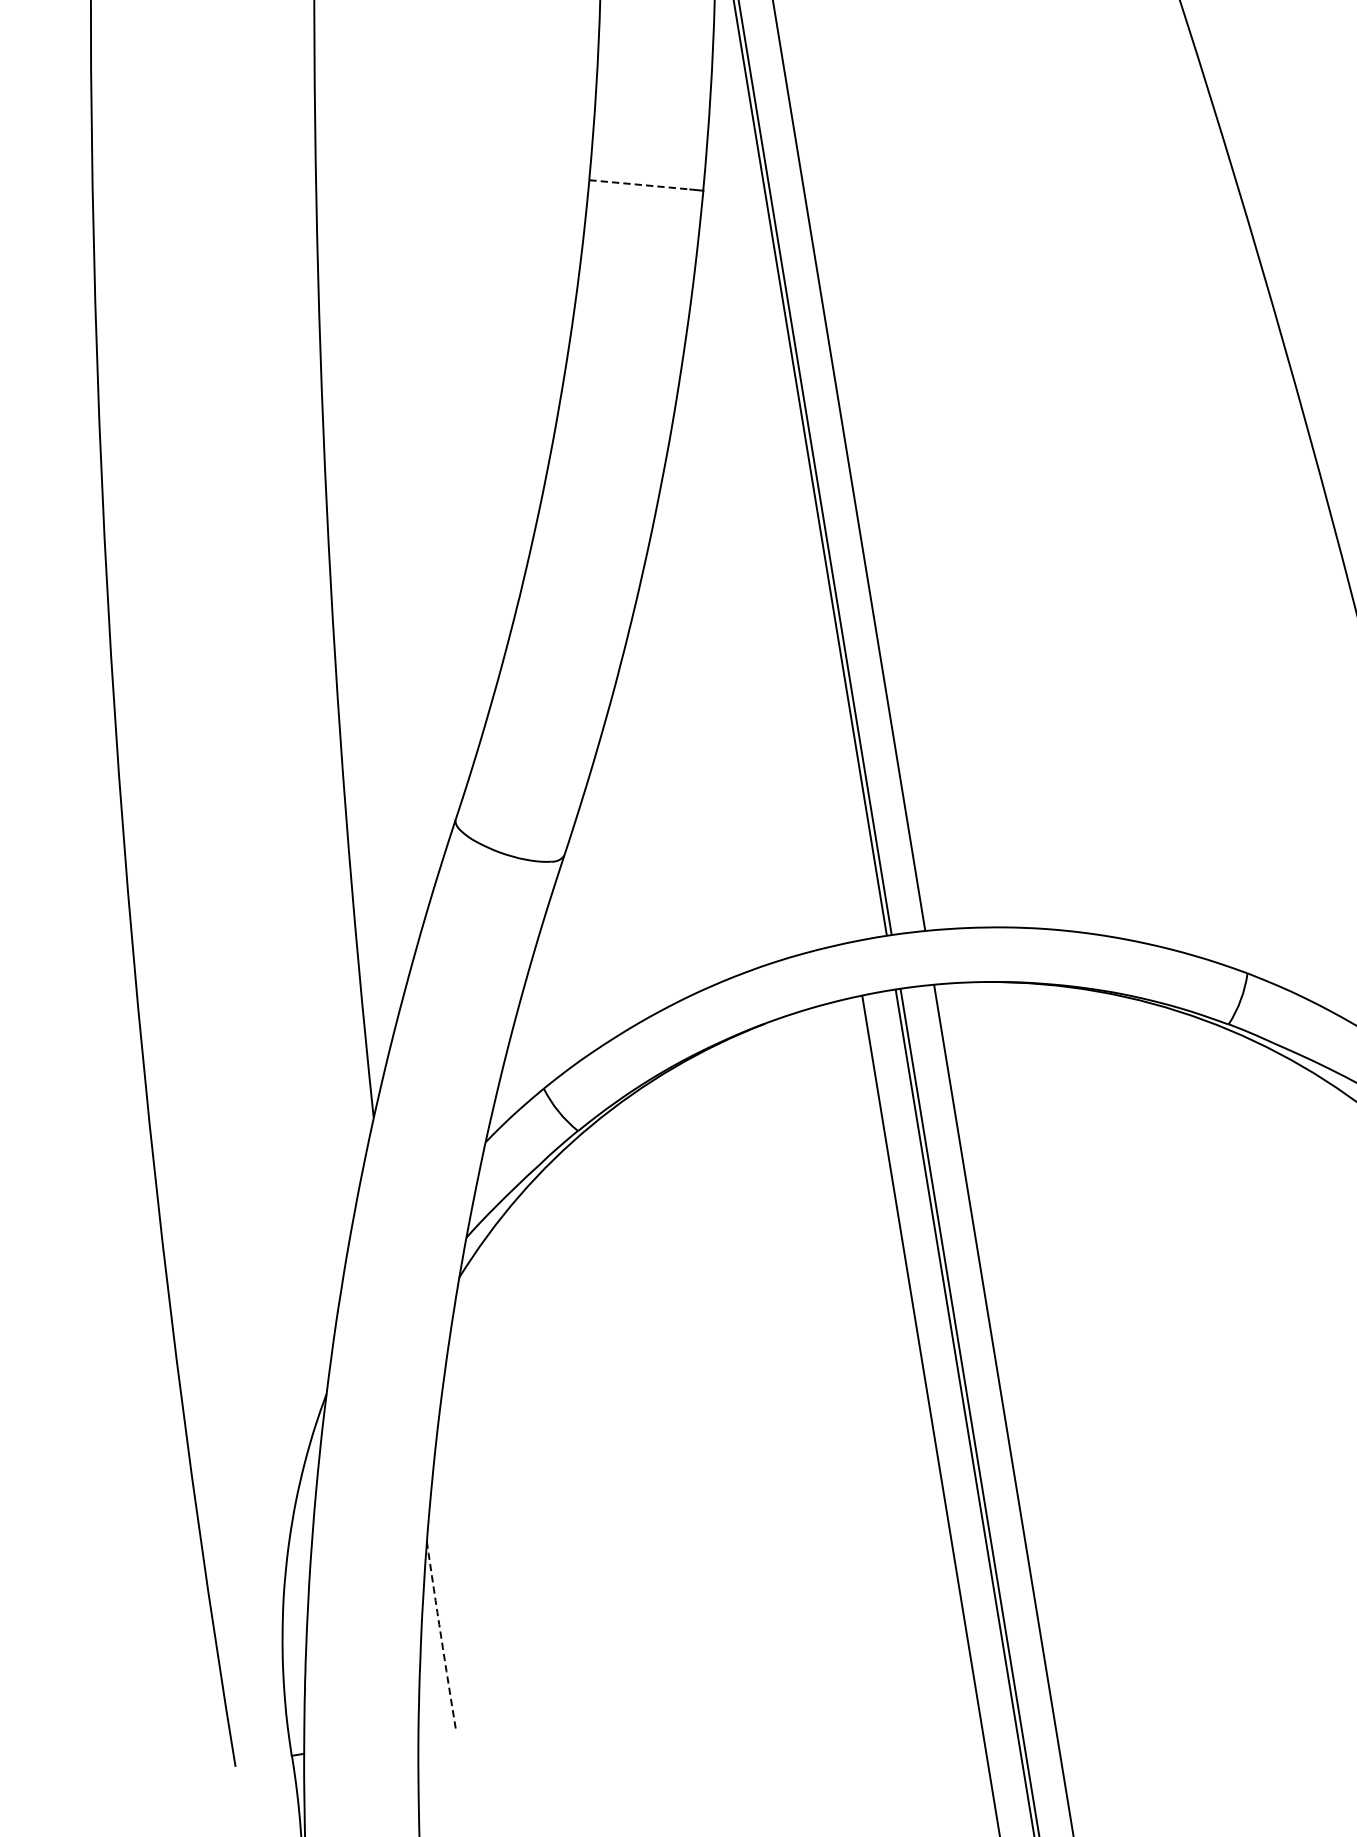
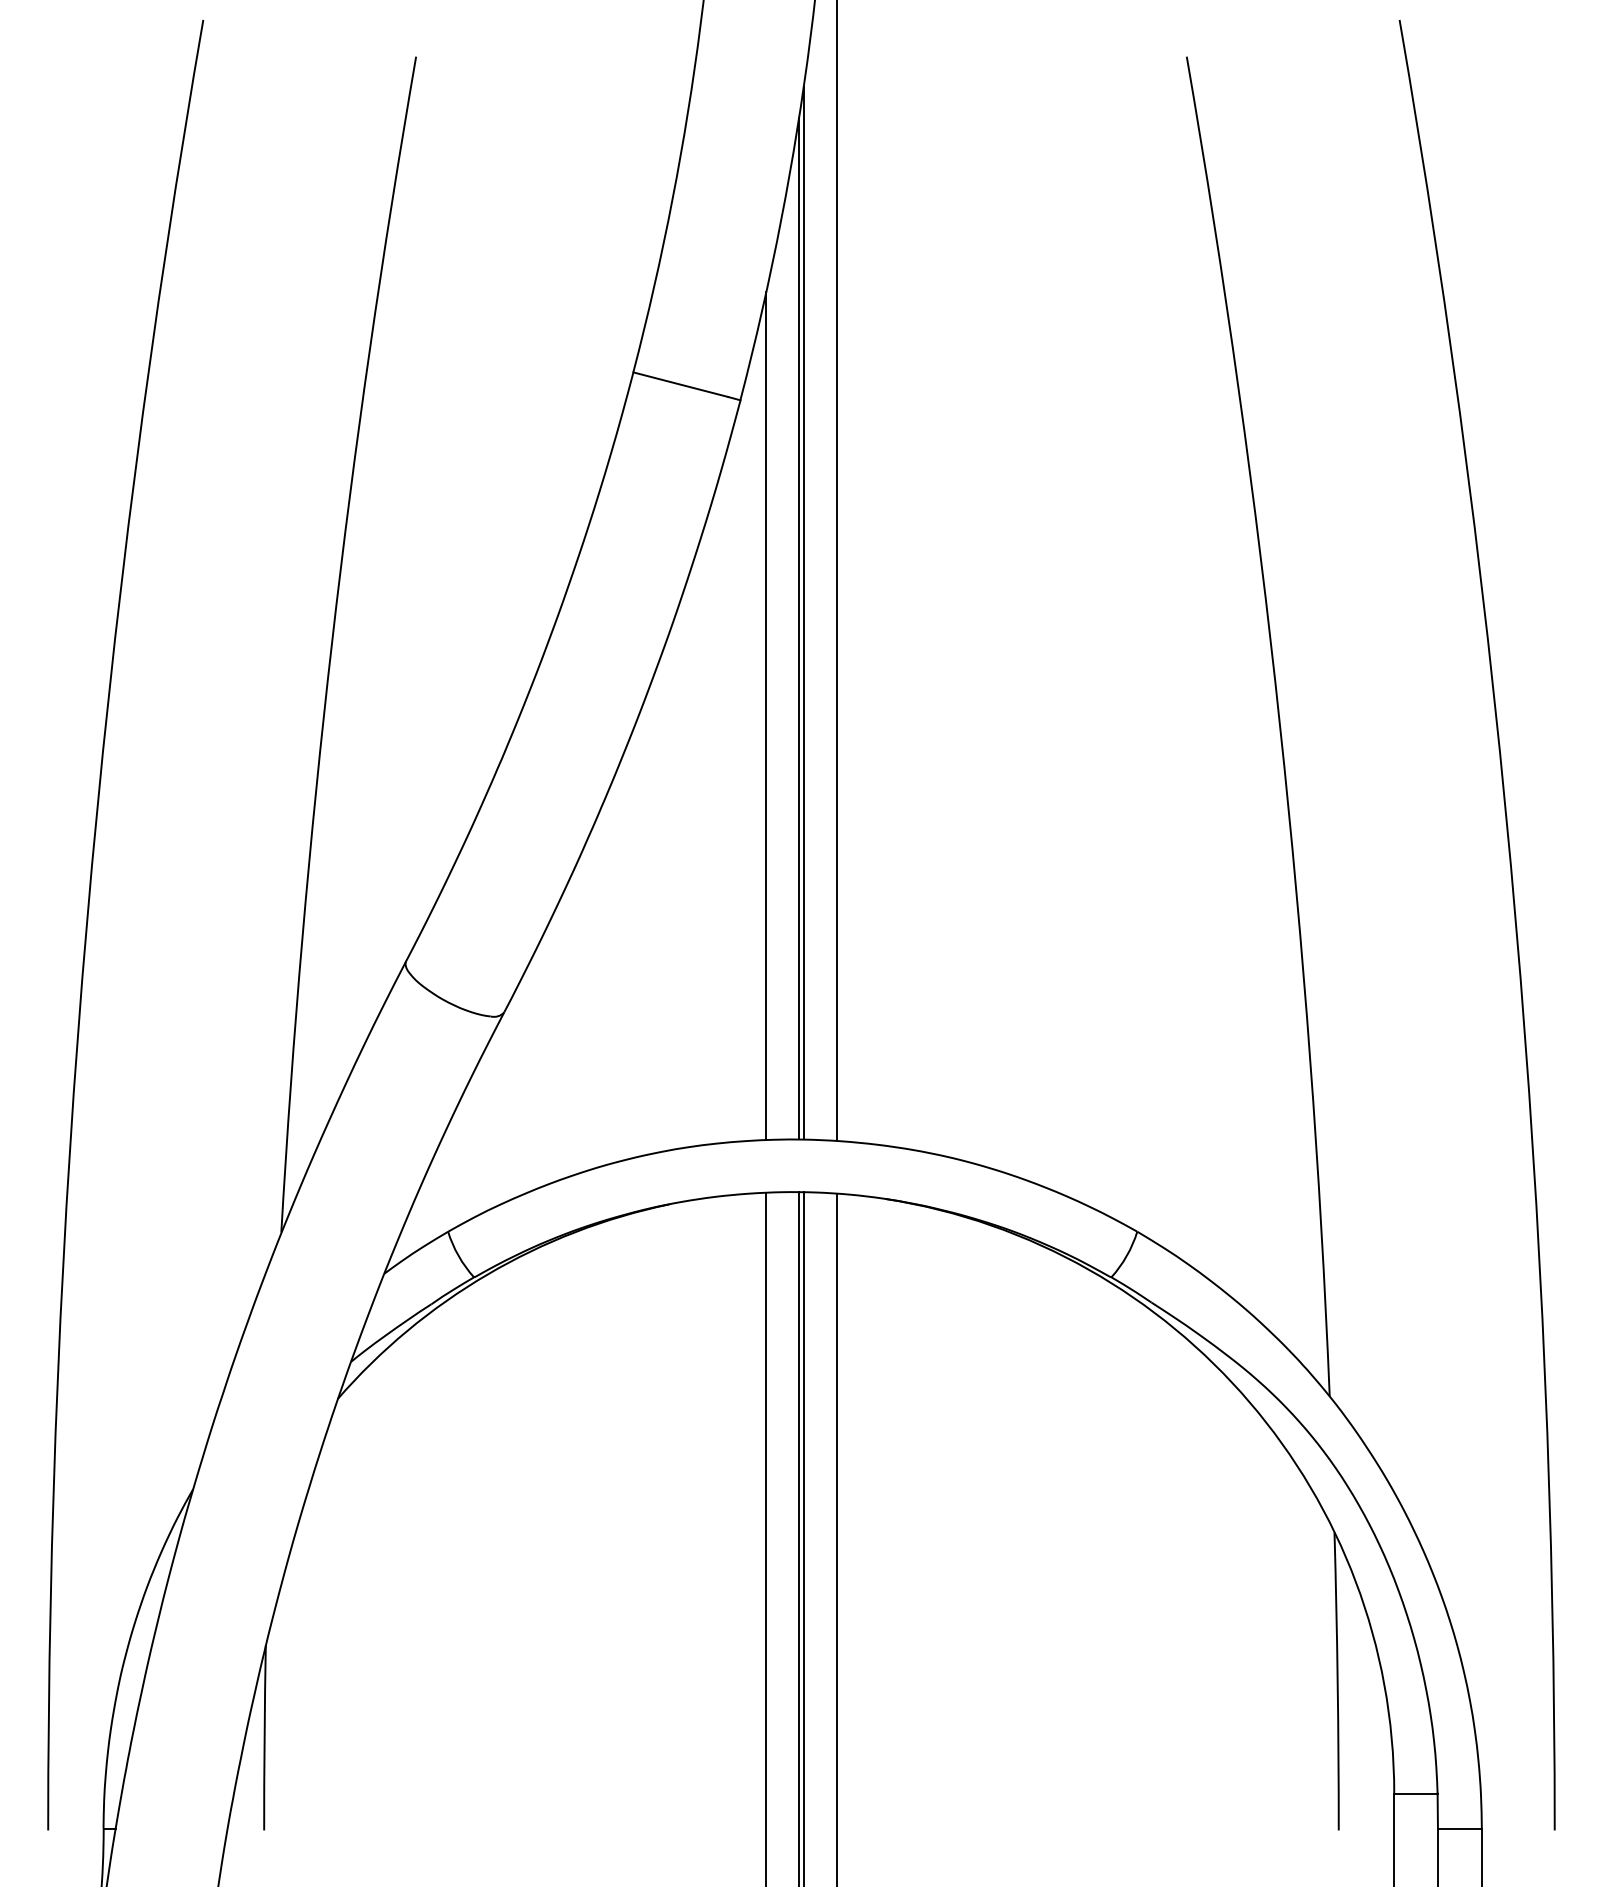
line: (639, 184) -> (680, 384), dashed -> solid
line: (782, 508) -> (766, 715), added
arc: (440, 1635) -> (264, 1737), dashed -> solid

